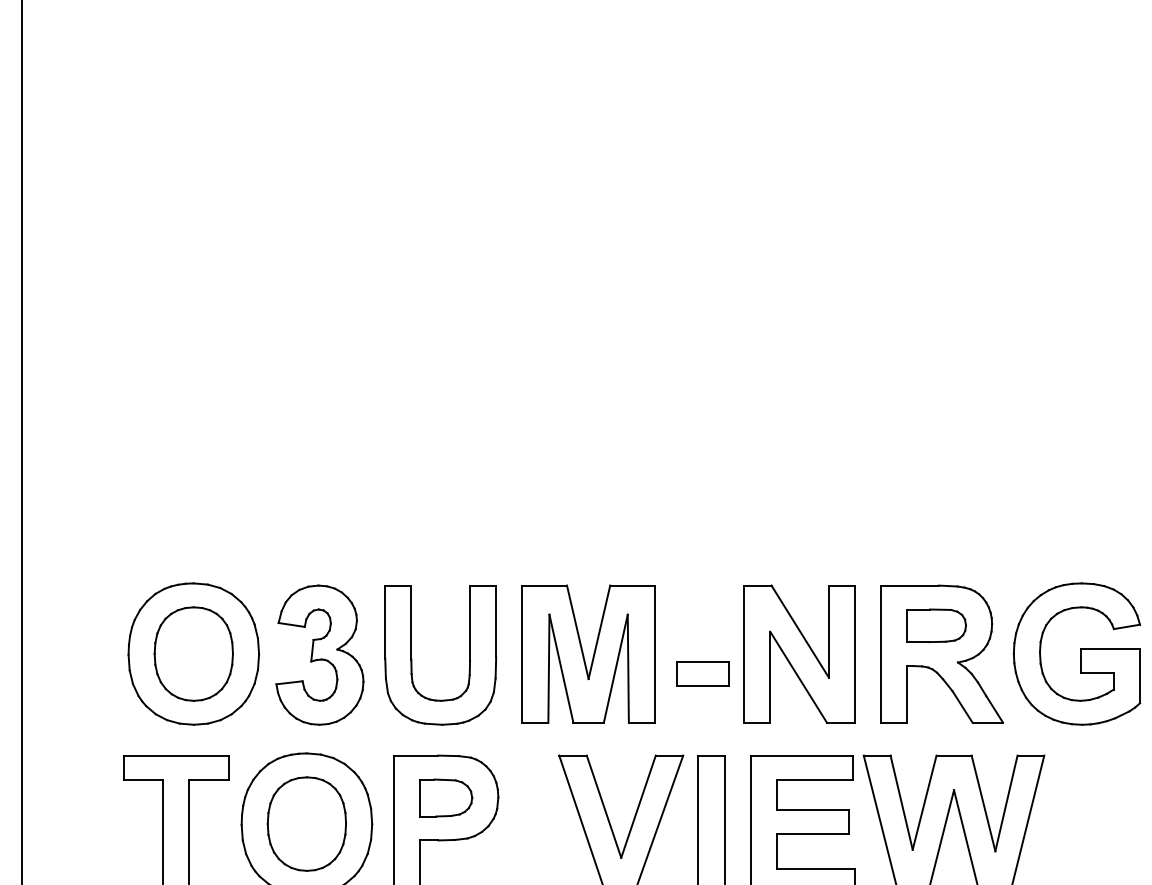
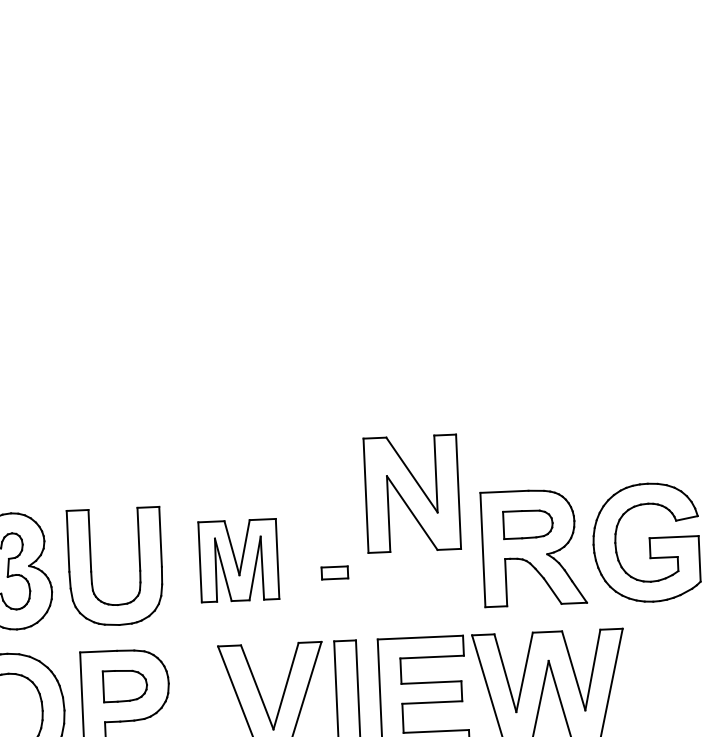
part: (588, 653) -> (238, 560), size x0.7
part: (799, 653) -> (412, 493), moved
part: (702, 673) -> (334, 572), size x0.6

